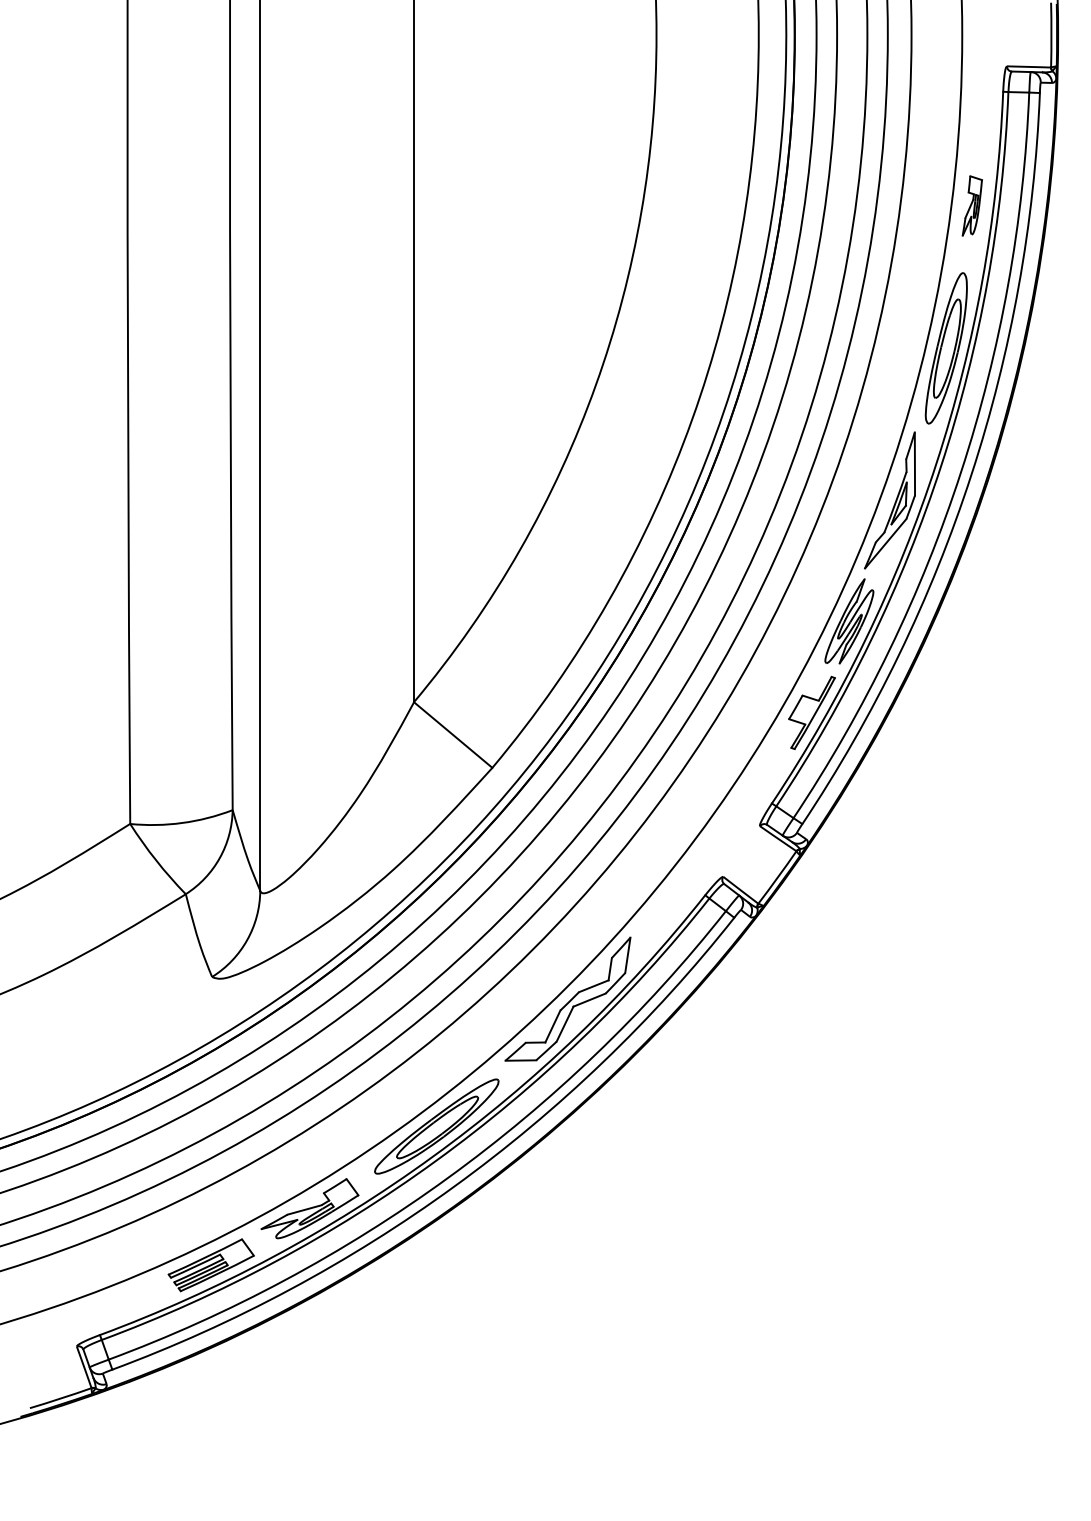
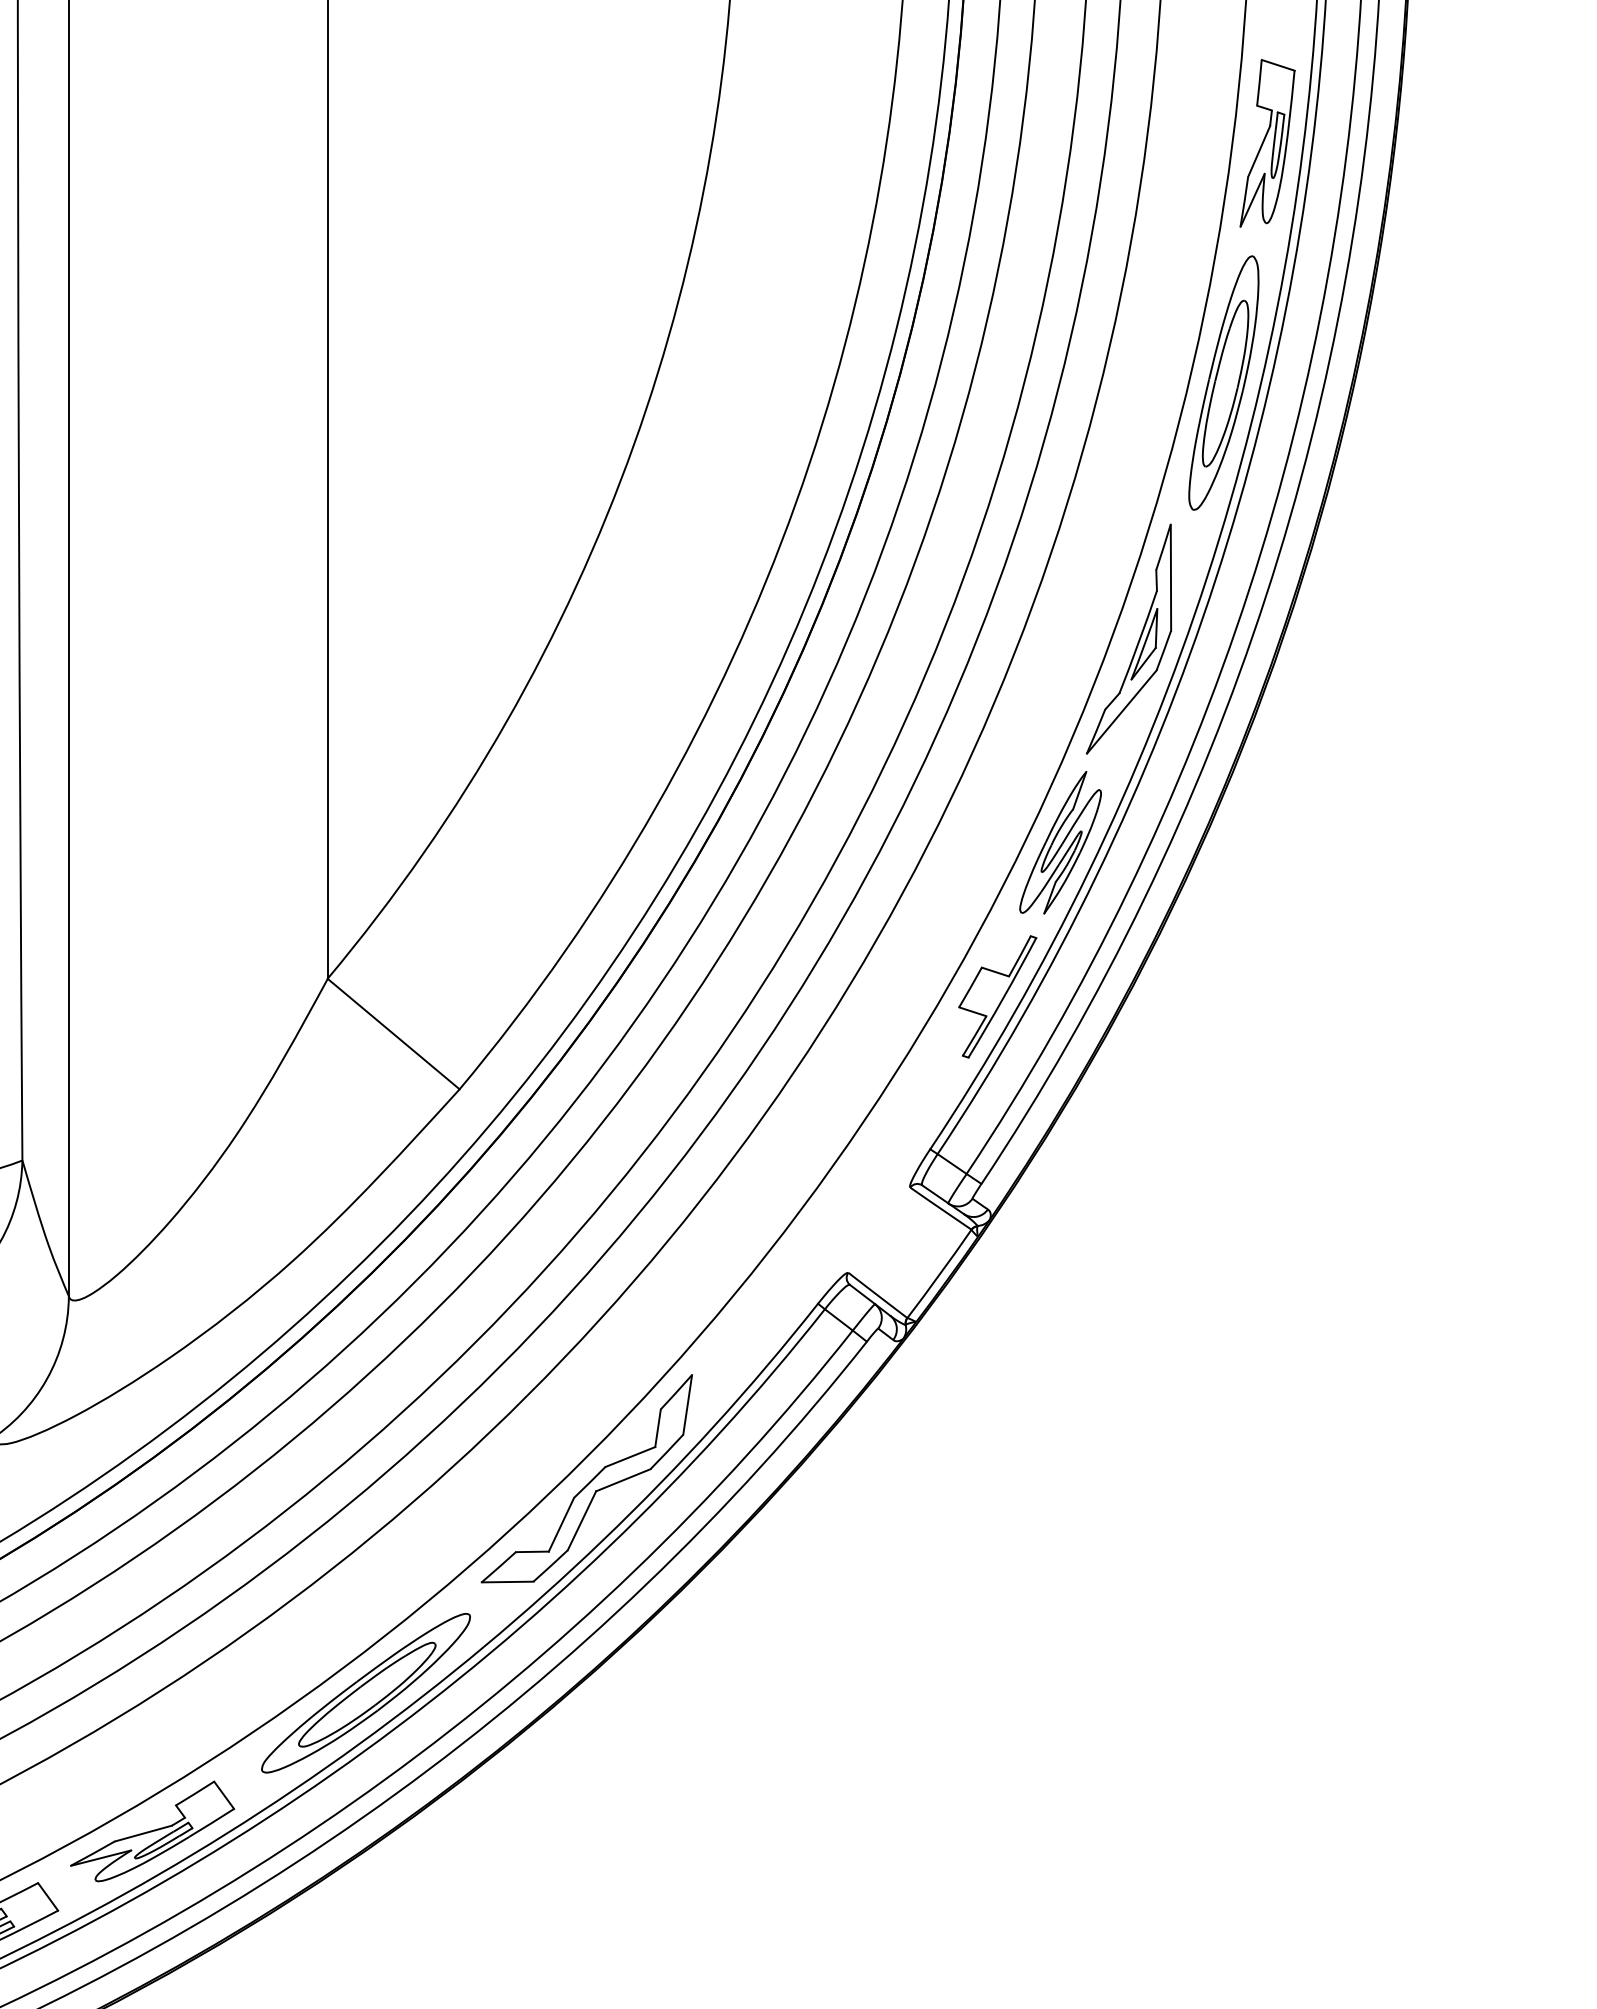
part: (972, 205) -> (1267, 142), size x1.67

